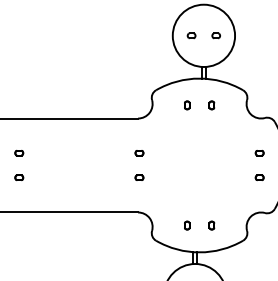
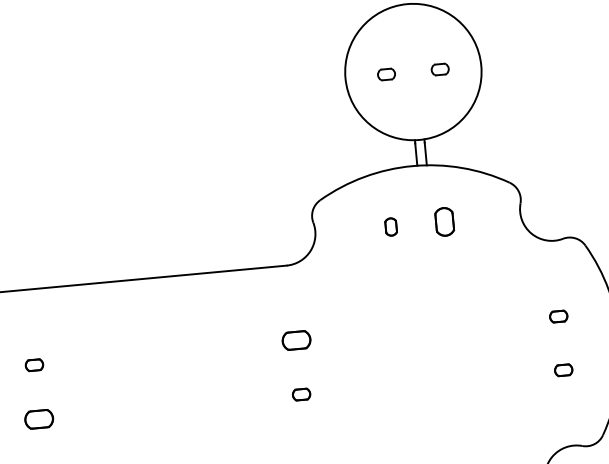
part: (211, 105) -> (443, 222), size x1.6
part: (139, 153) -> (296, 341), size x1.6
part: (19, 177) -> (39, 418), size x1.6

